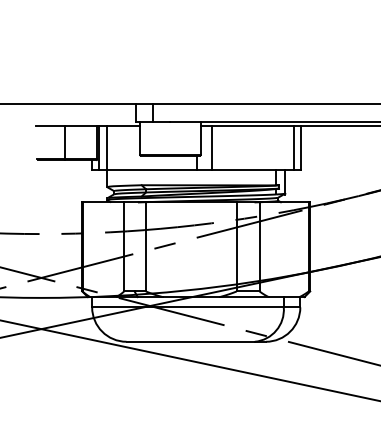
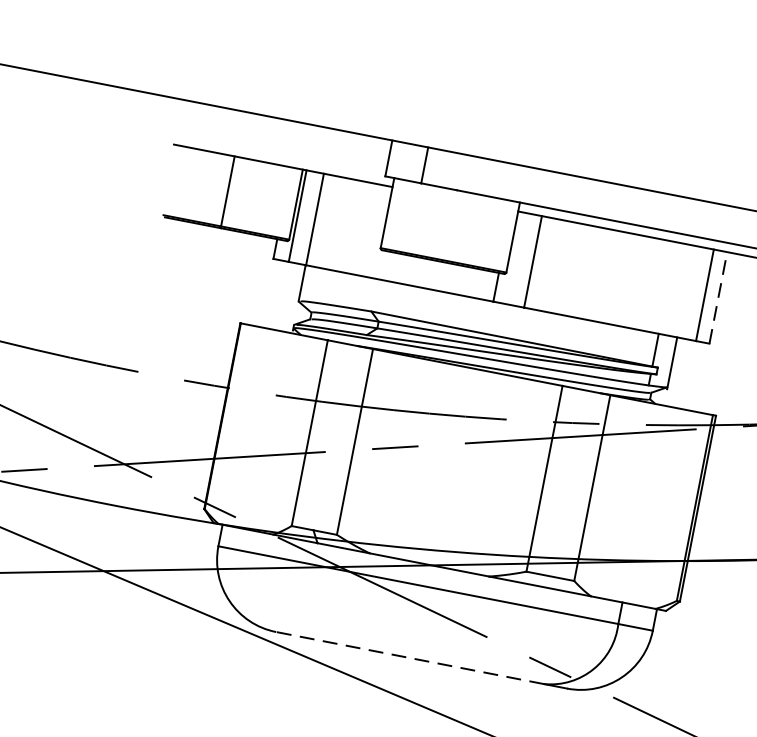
line: (300, 147) -> (718, 297), solid -> dashed
line: (190, 341) -> (409, 657), solid -> dashed

